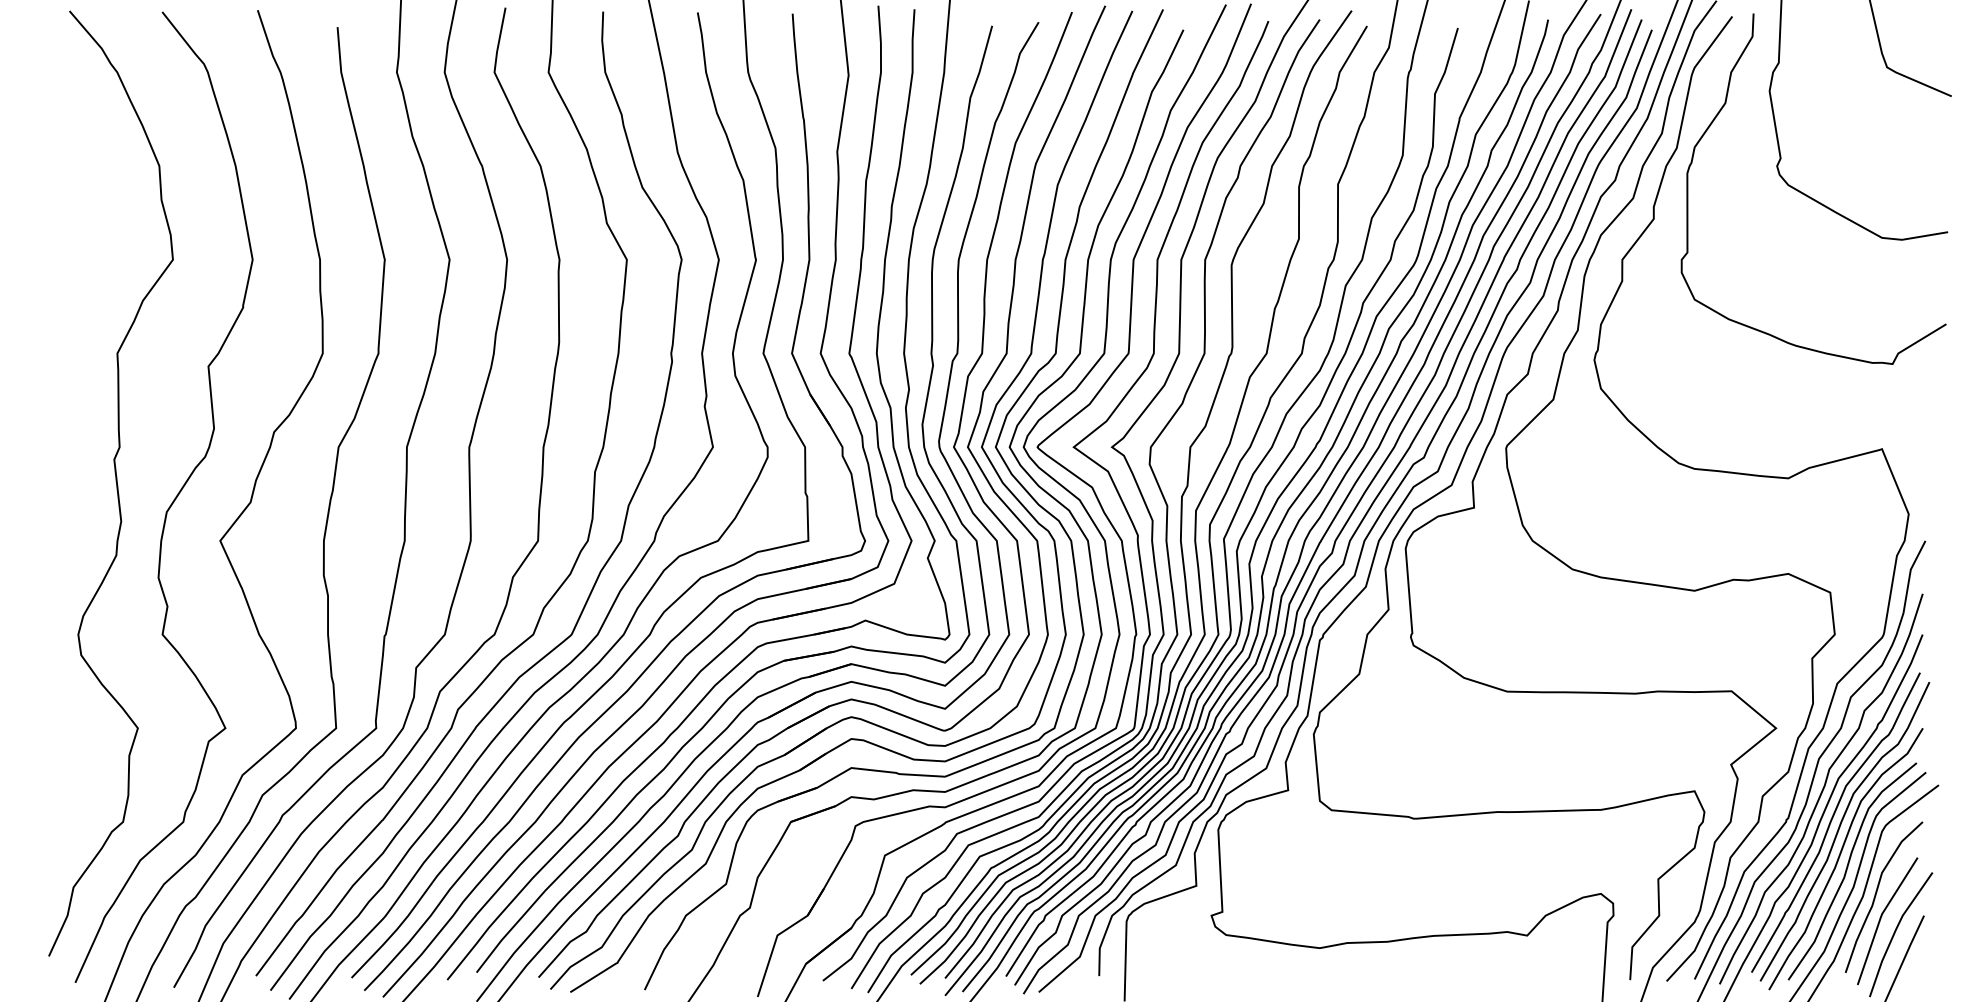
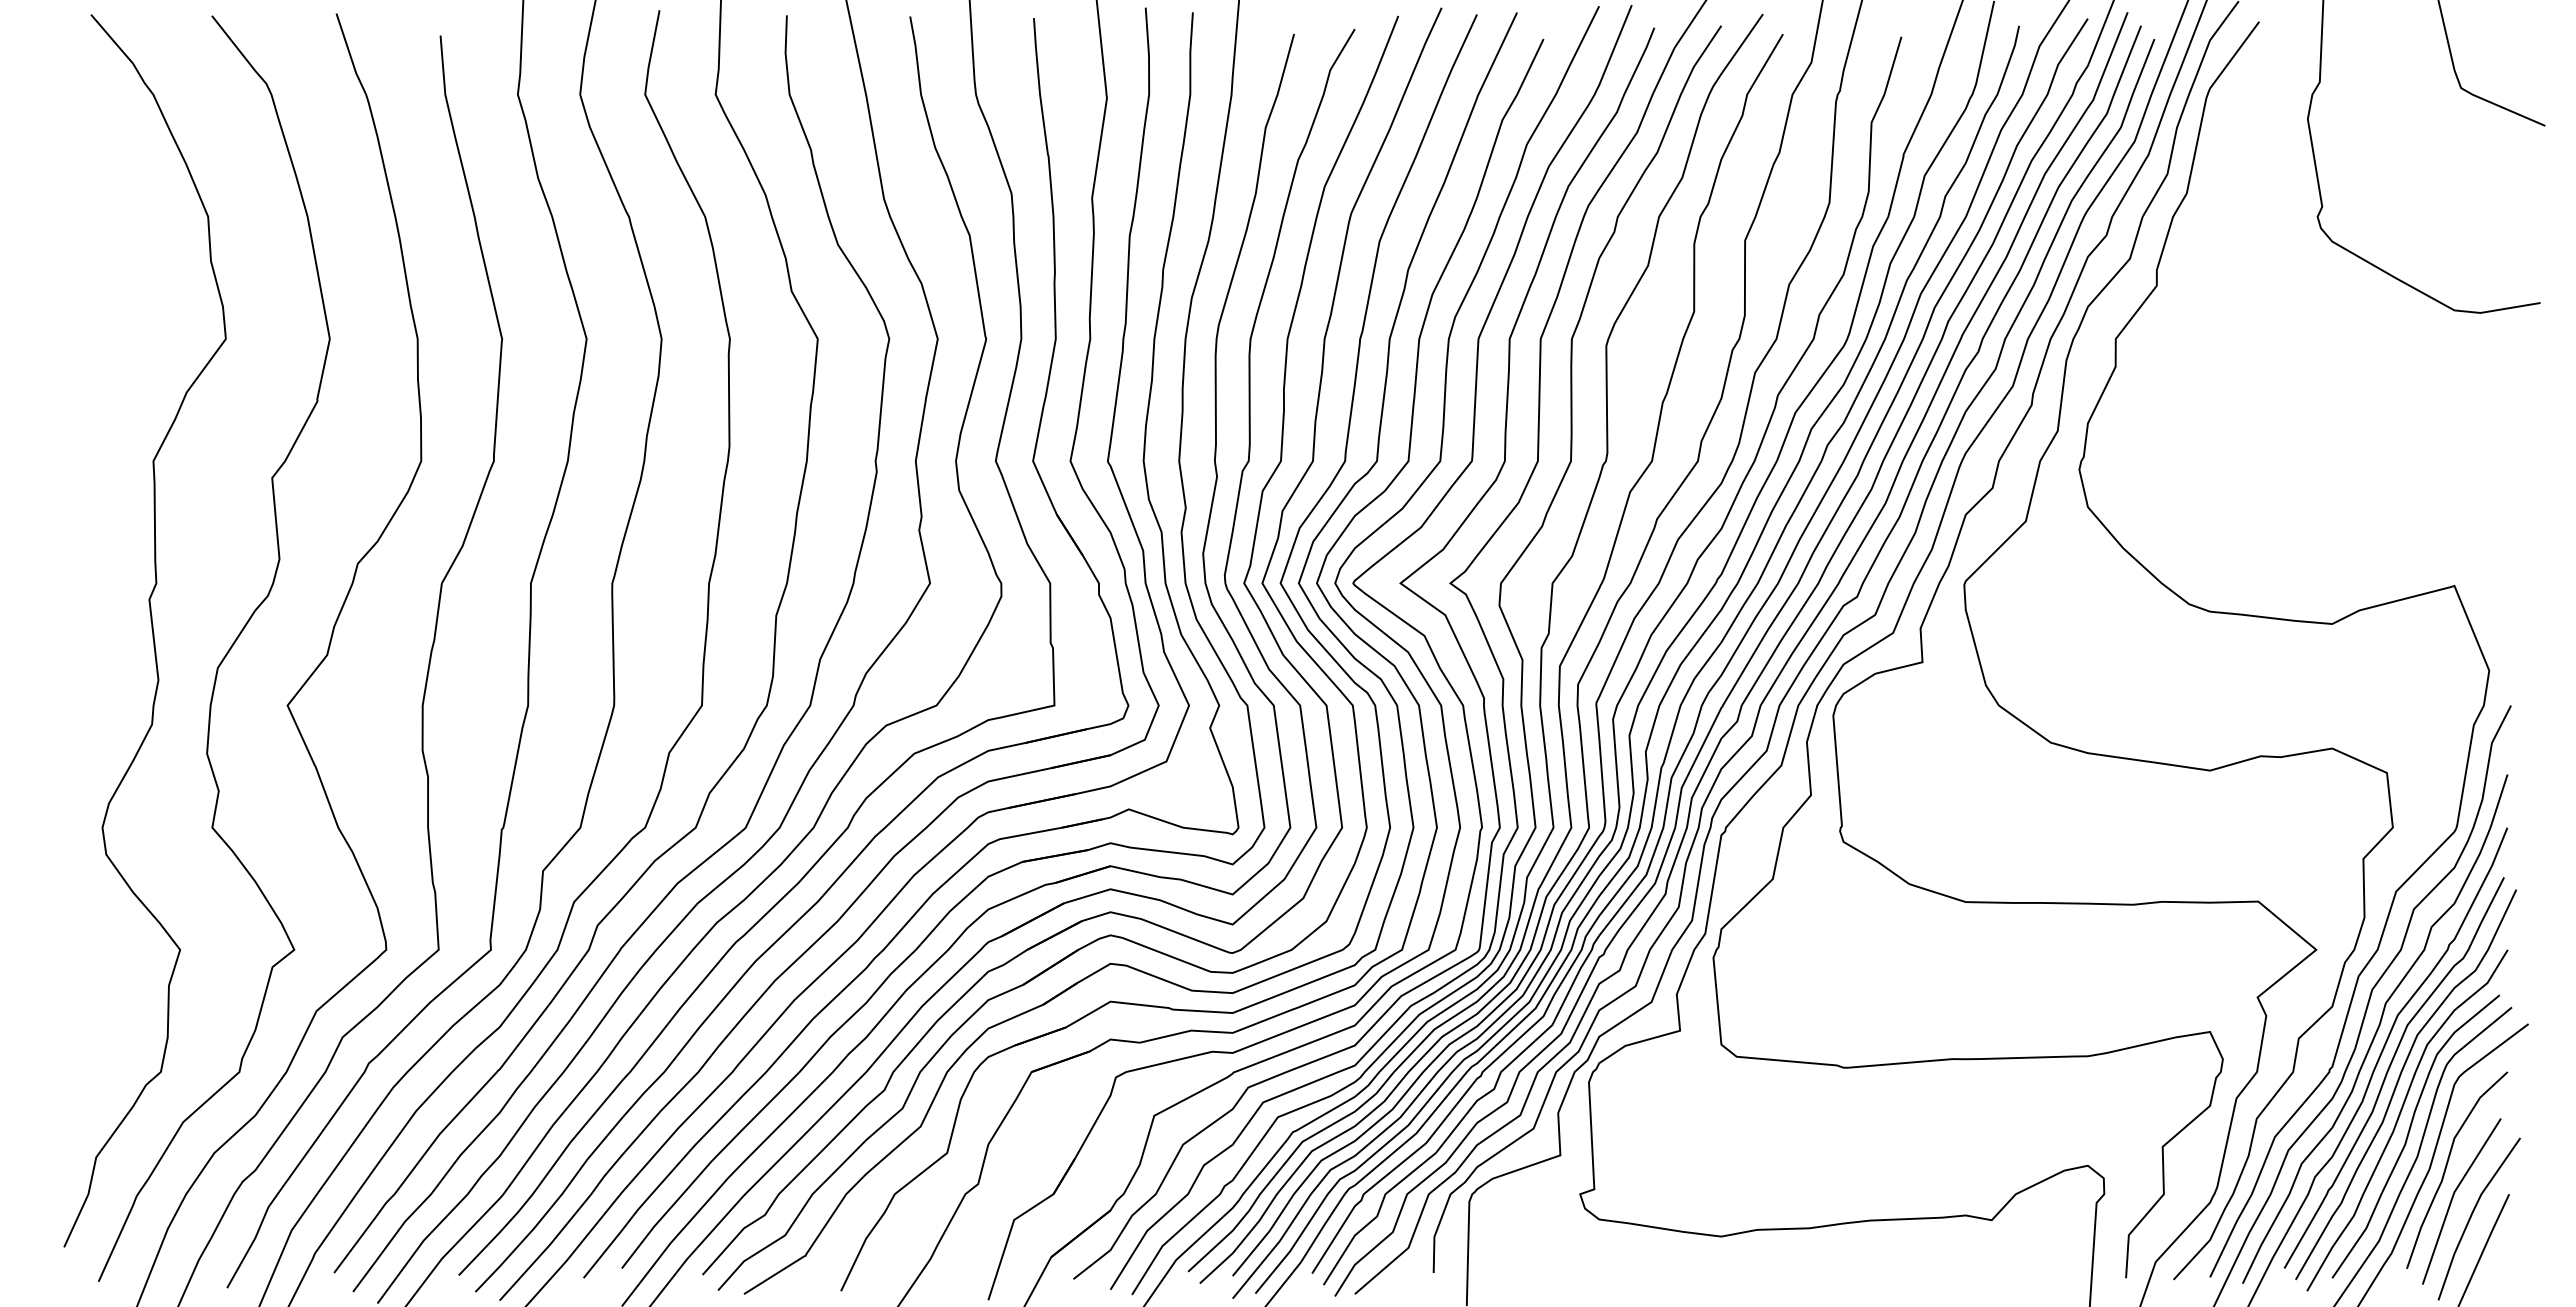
curve: (1713, 122) -> (2234, 159), removed

